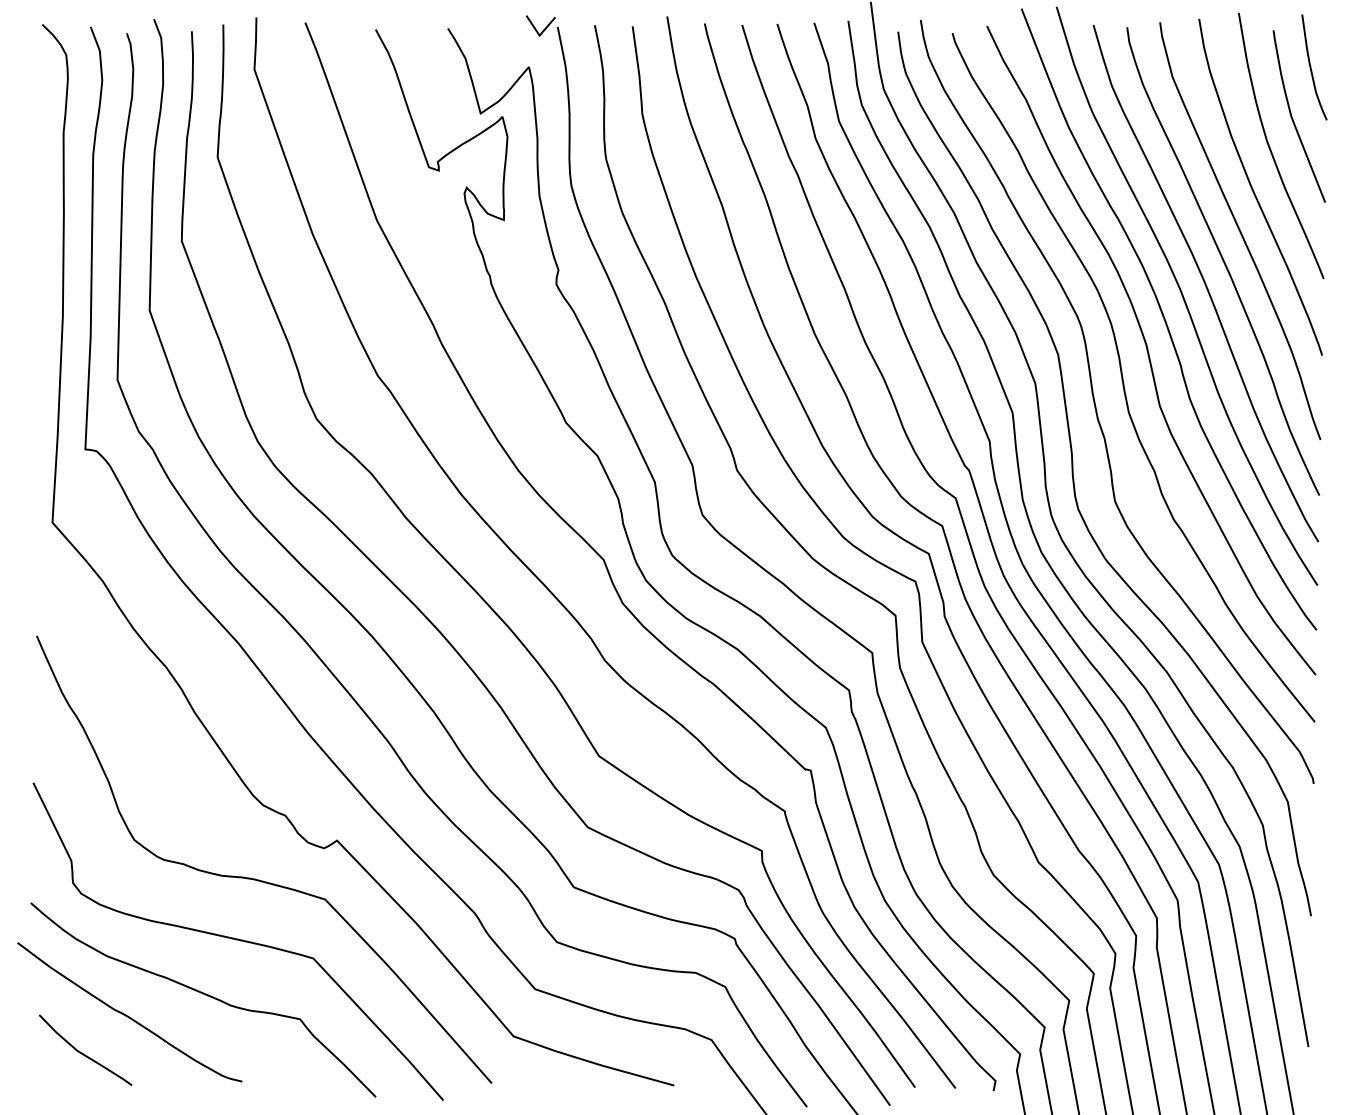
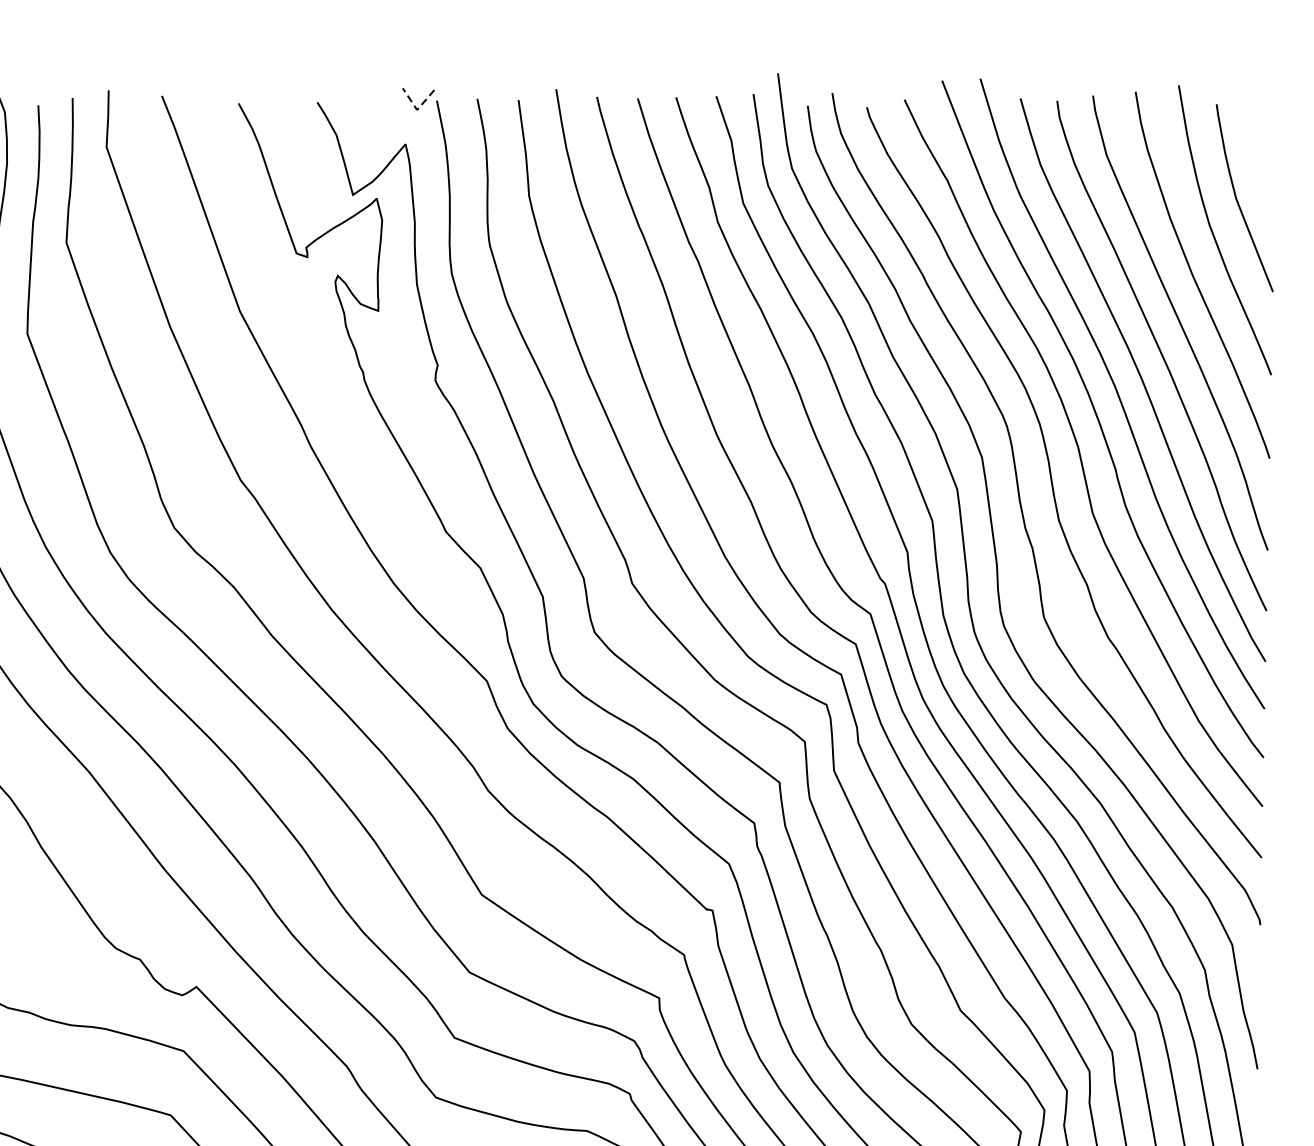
line: (539, 35) -> (417, 109), solid -> dashed
curve: (1311, 67) -> (1257, 144), removed

